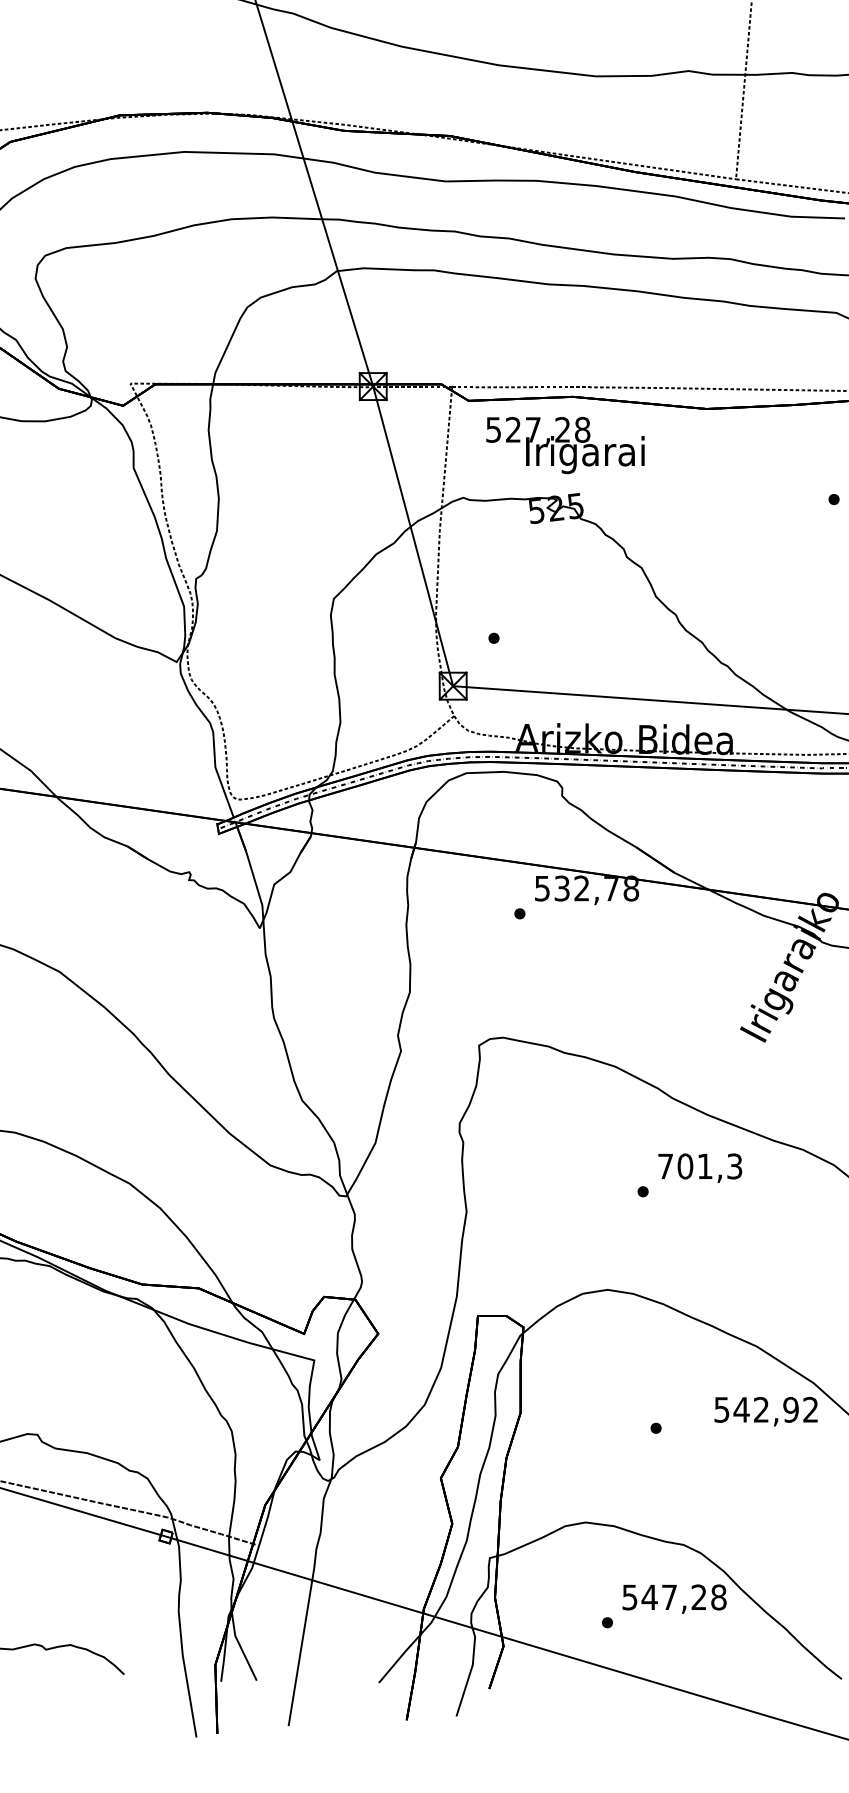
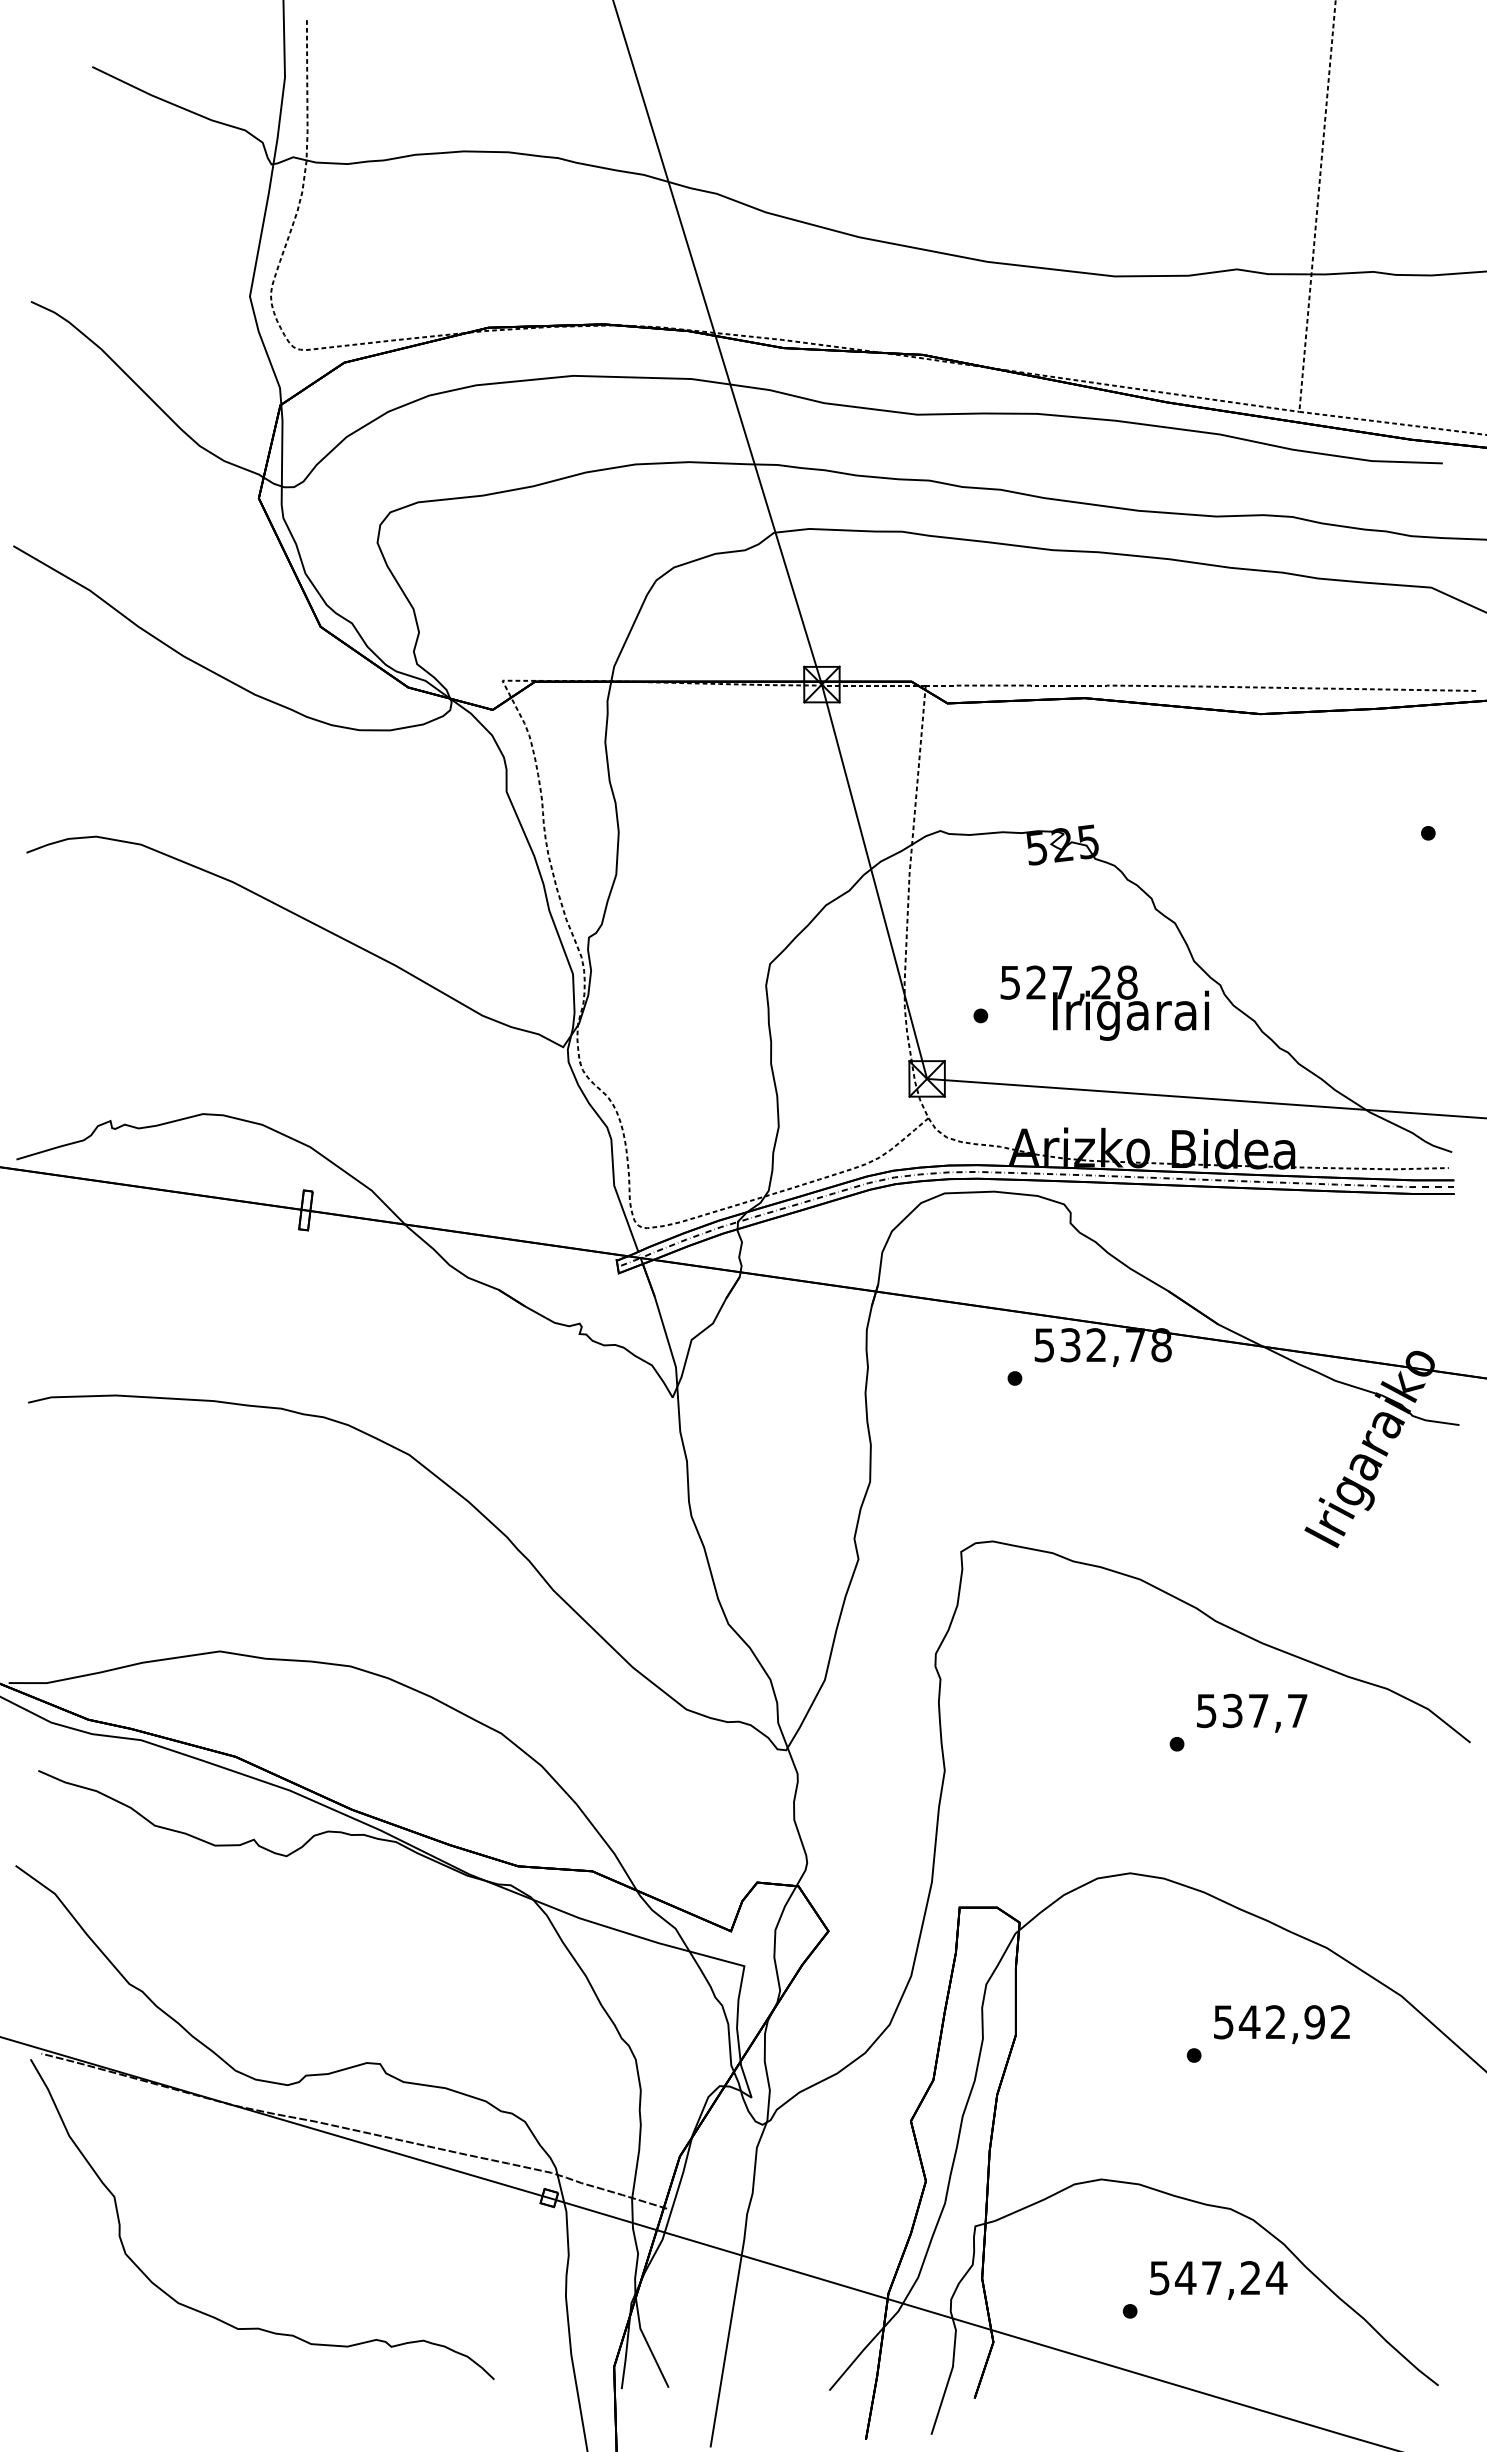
text: (565, 444) -> (1104, 1002), moved
text: (700, 1166) -> (1252, 1710), 701,3 -> 537,7
text: (765, 1411) -> (1281, 2024), moved
text: (718, 1597) -> (1276, 2278), 547,28 -> 547,24

